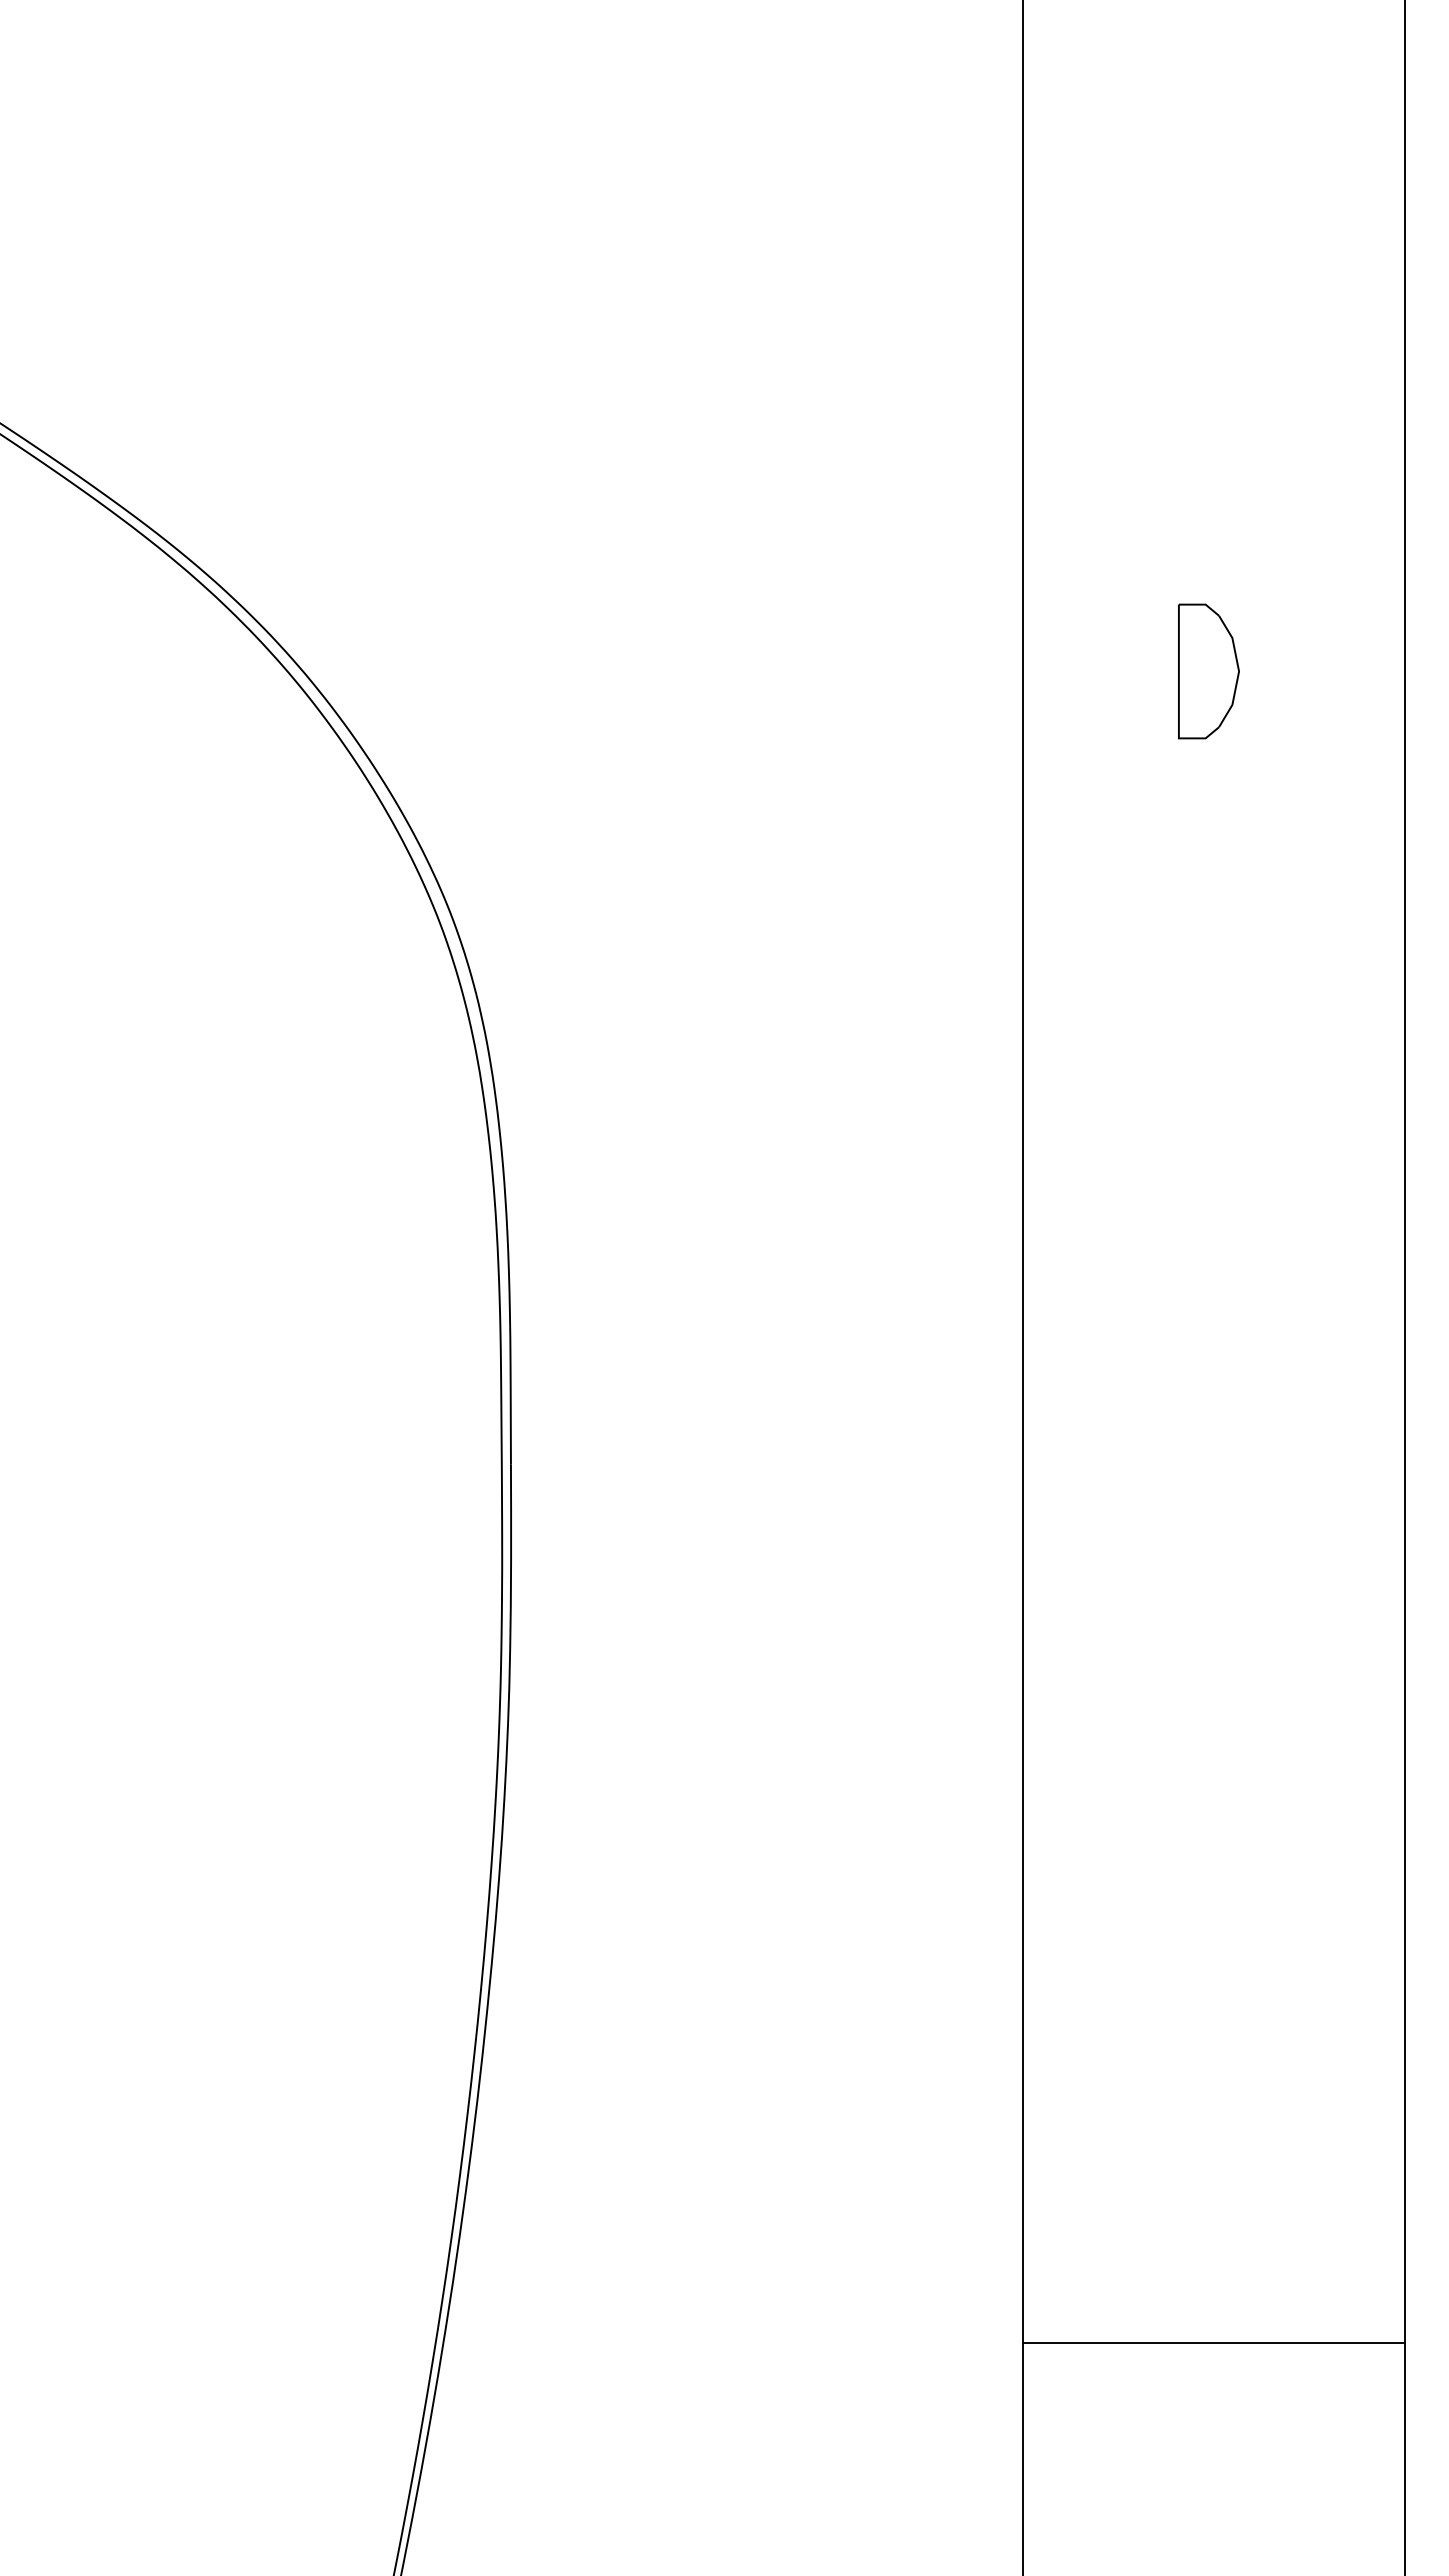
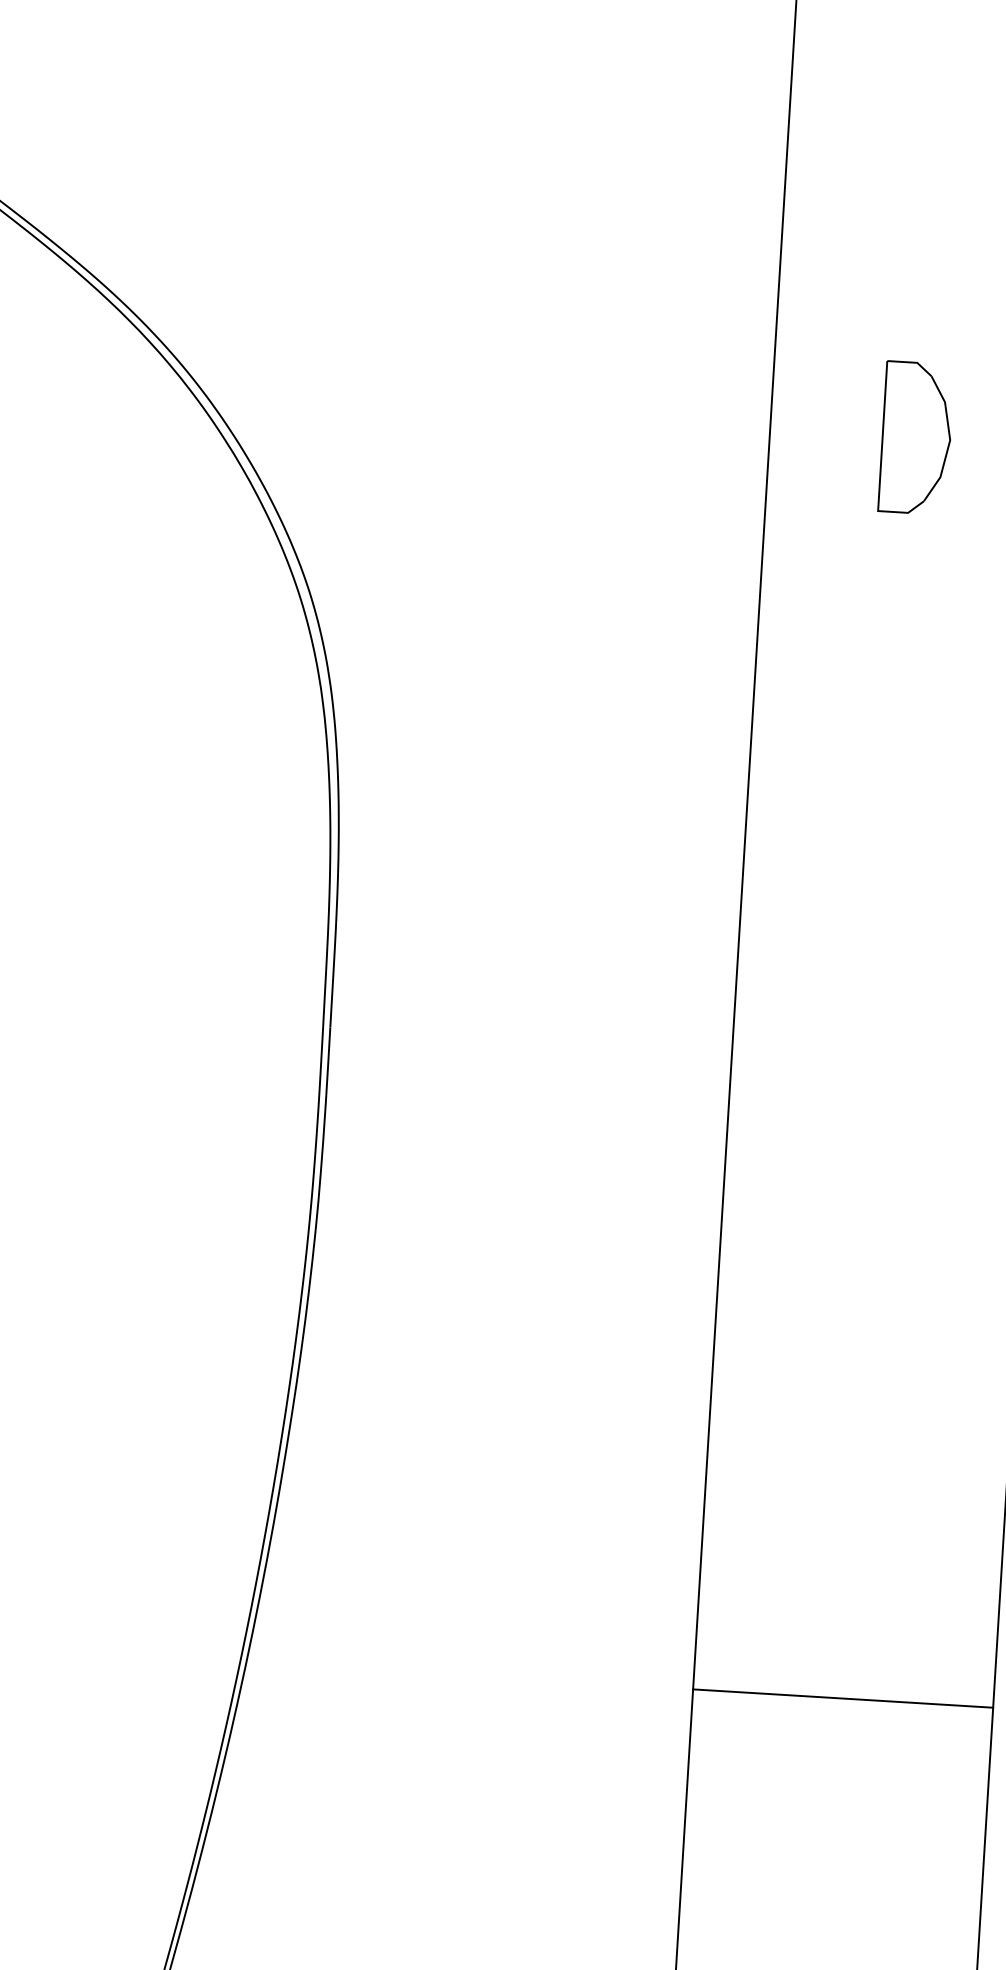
part: (1208, 671) -> (916, 438), size x1.43
line: (1213, 2342) -> (842, 1698), moved

